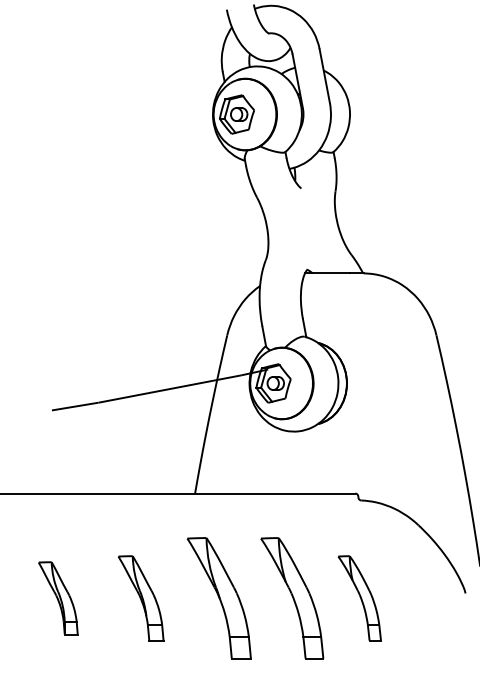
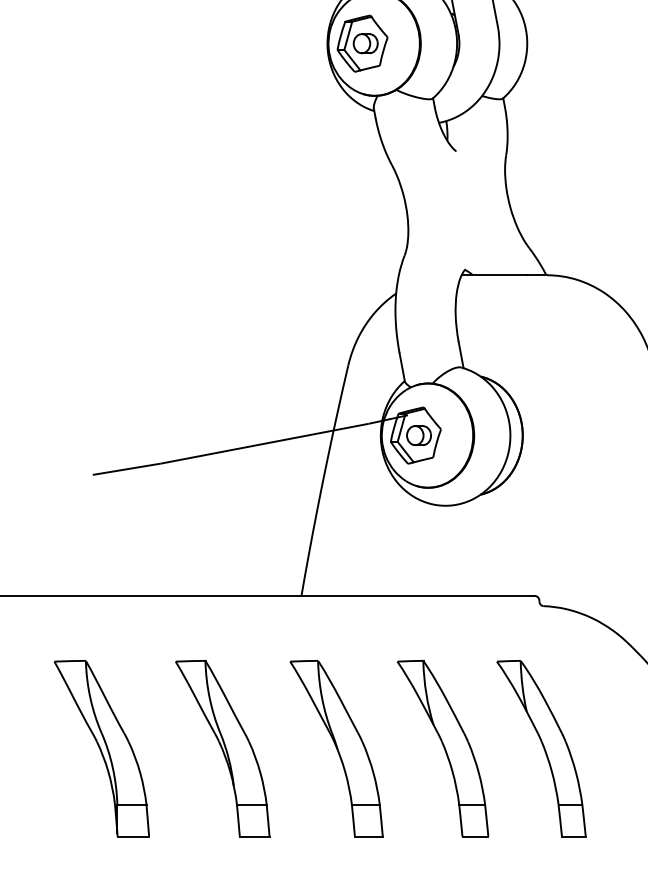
part: (58, 598) -> (102, 748), size x1.67
part: (140, 598) -> (221, 748), size x1.43
part: (359, 598) -> (541, 748), size x1.43

